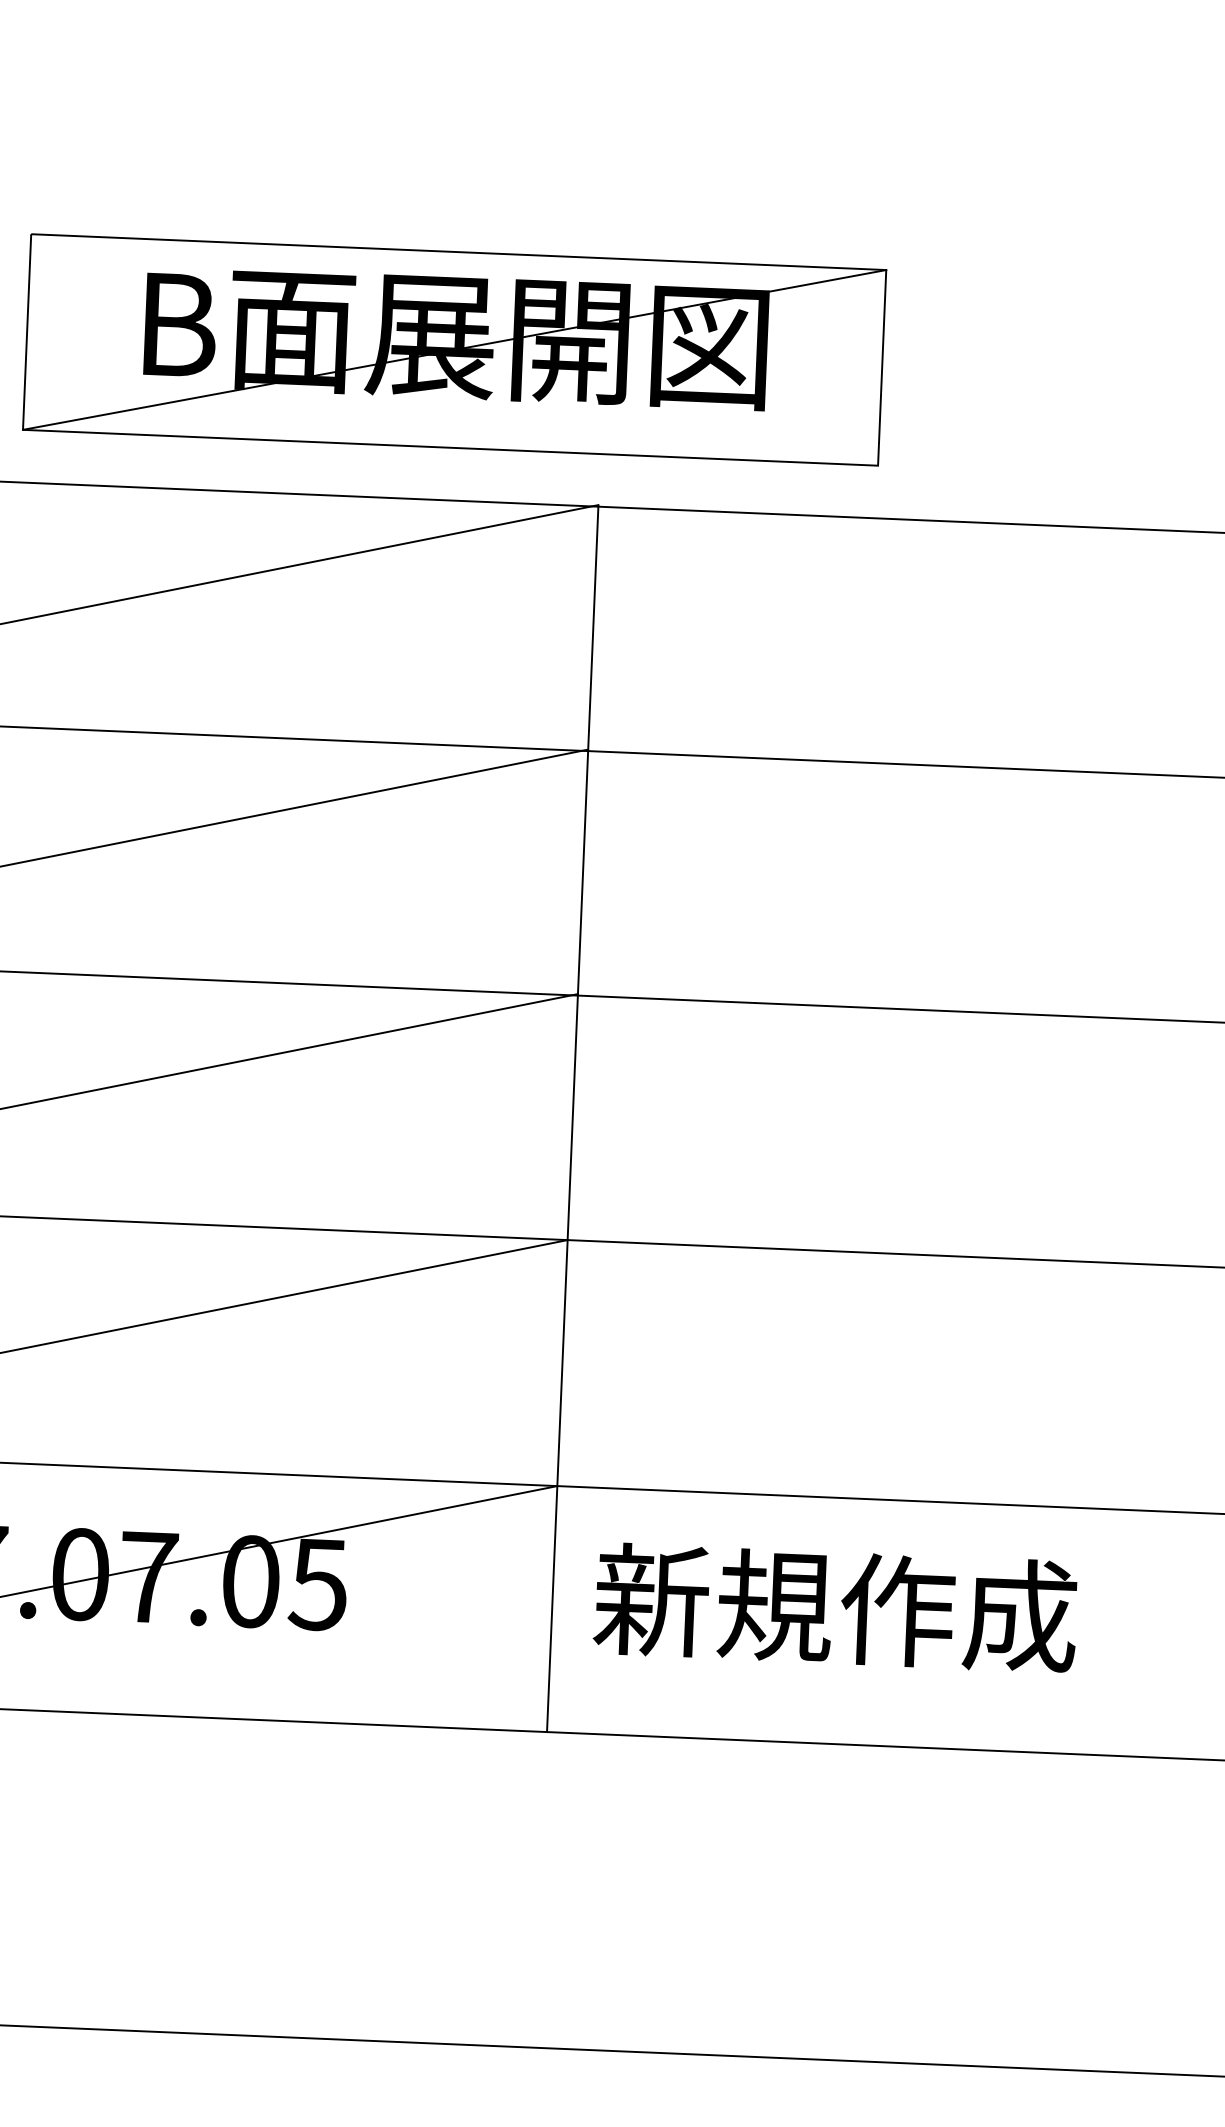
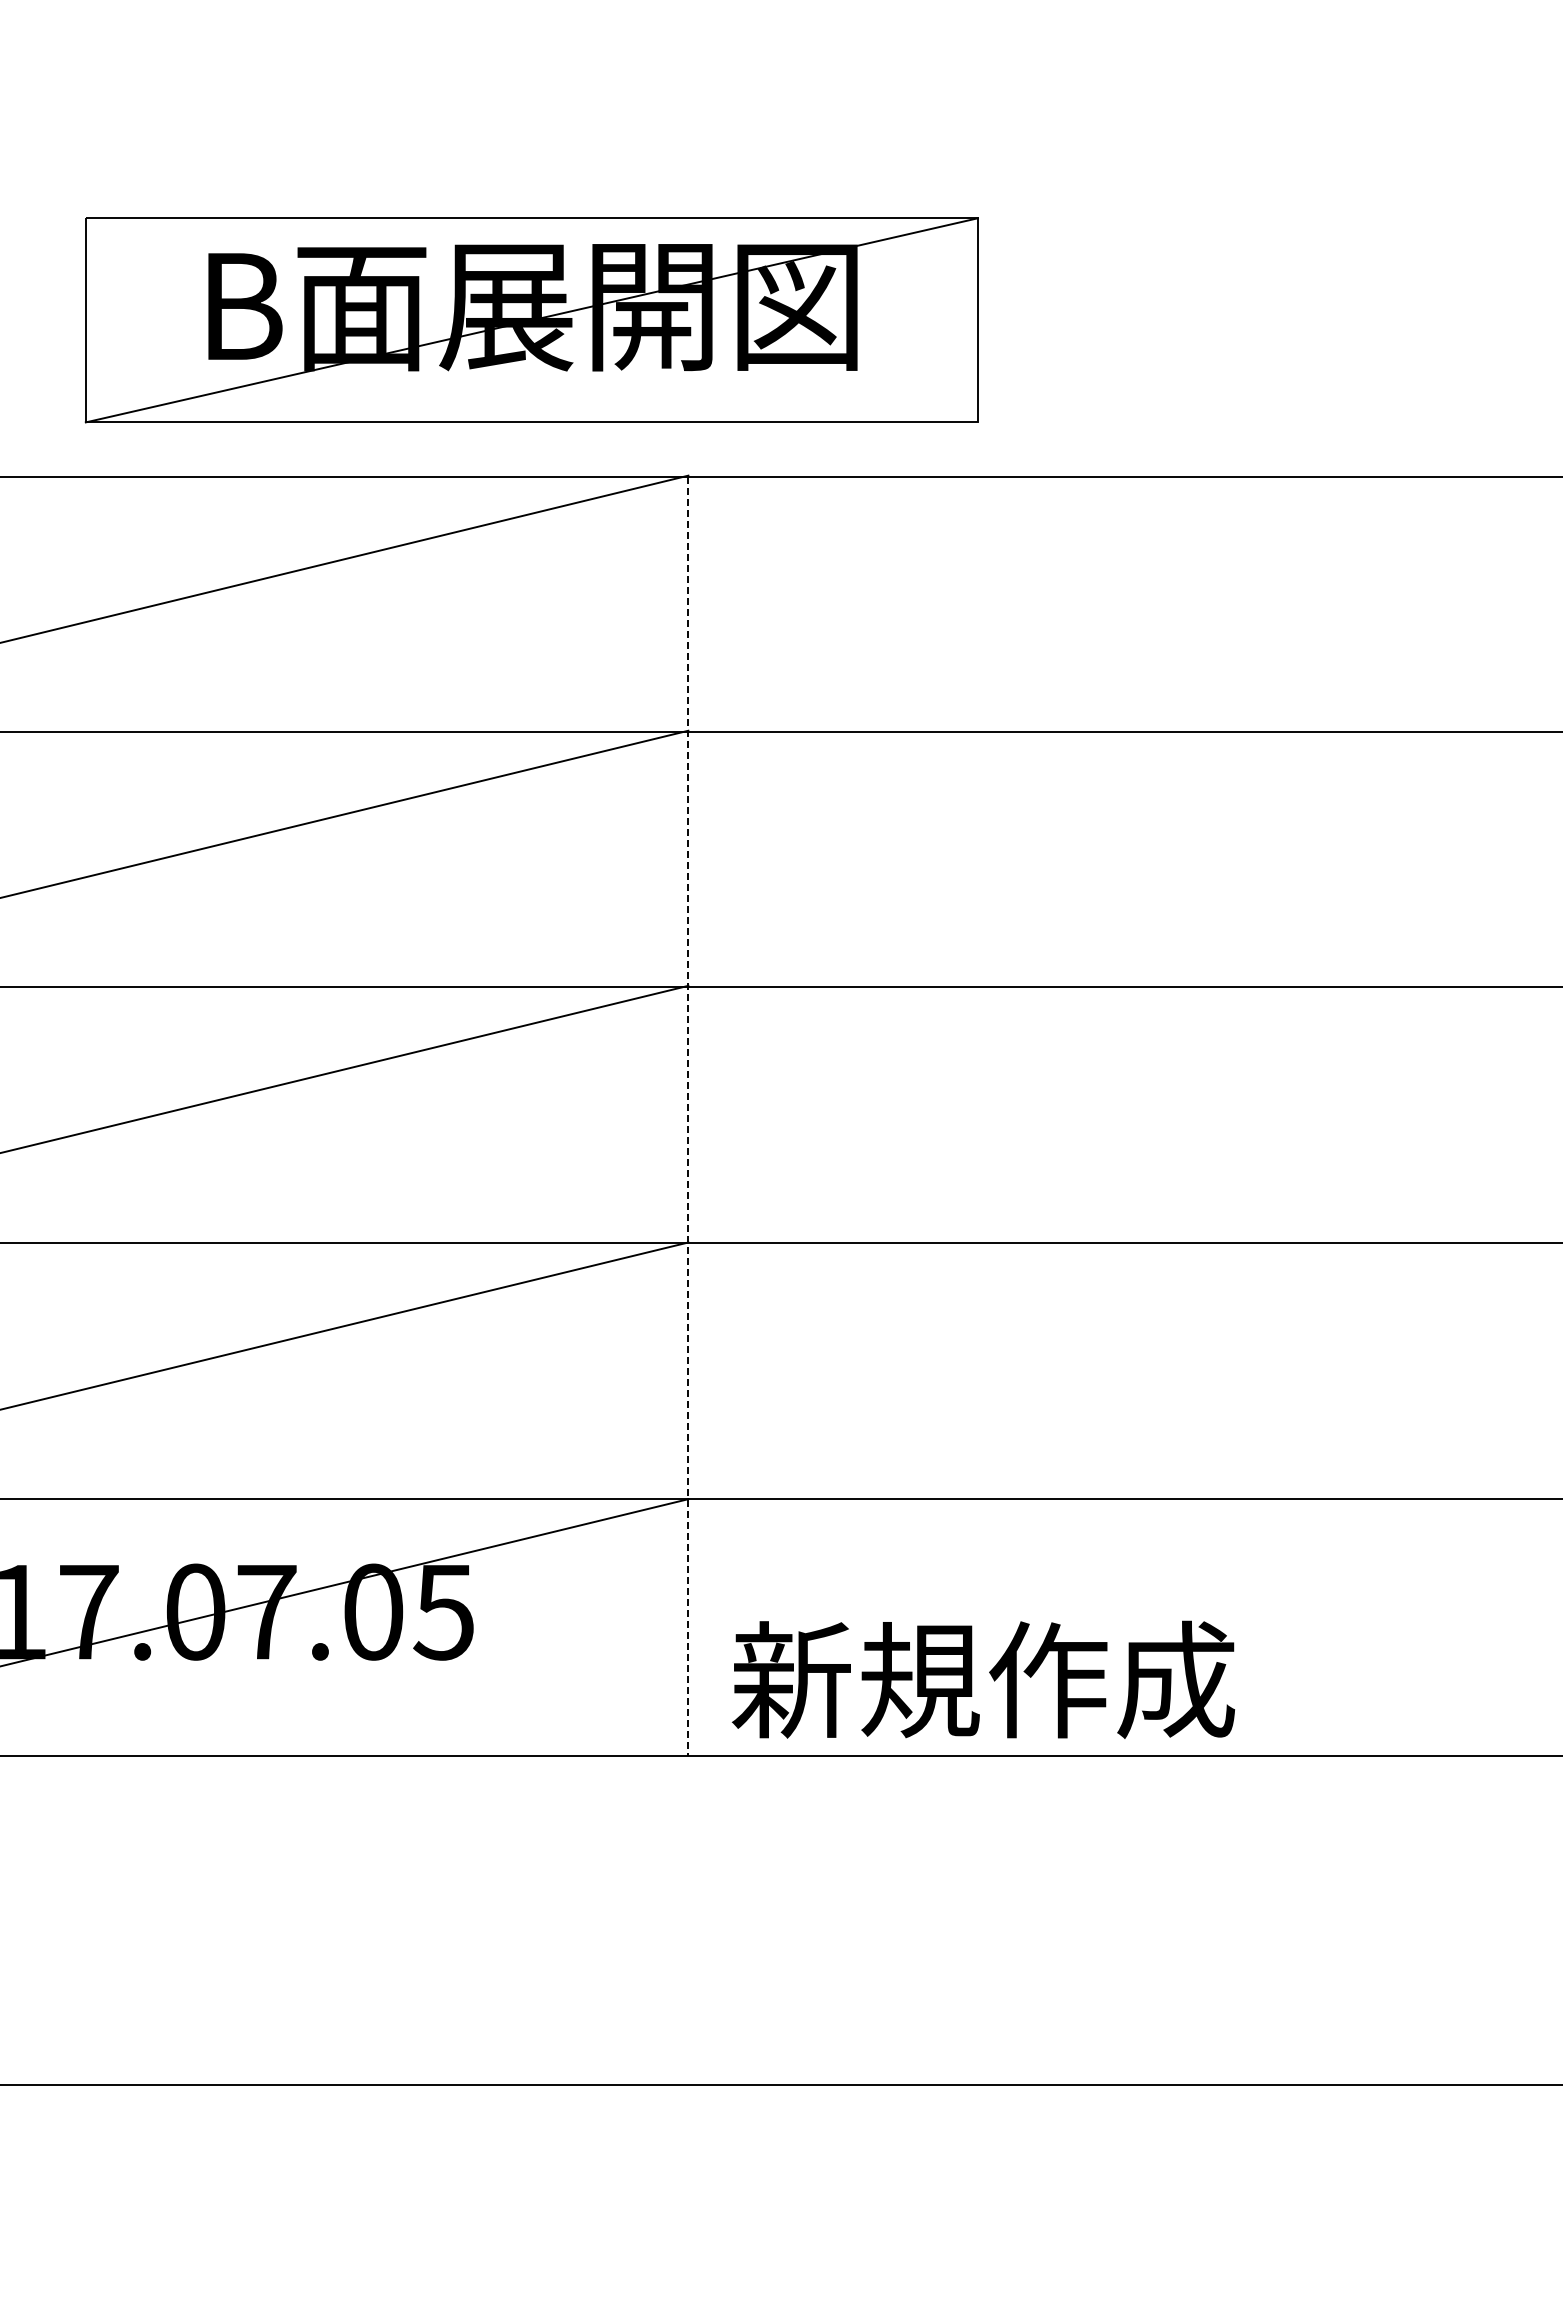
line: (572, 1120) -> (688, 1117), solid -> dashed
text: (835, 1607) -> (983, 1679), moved

